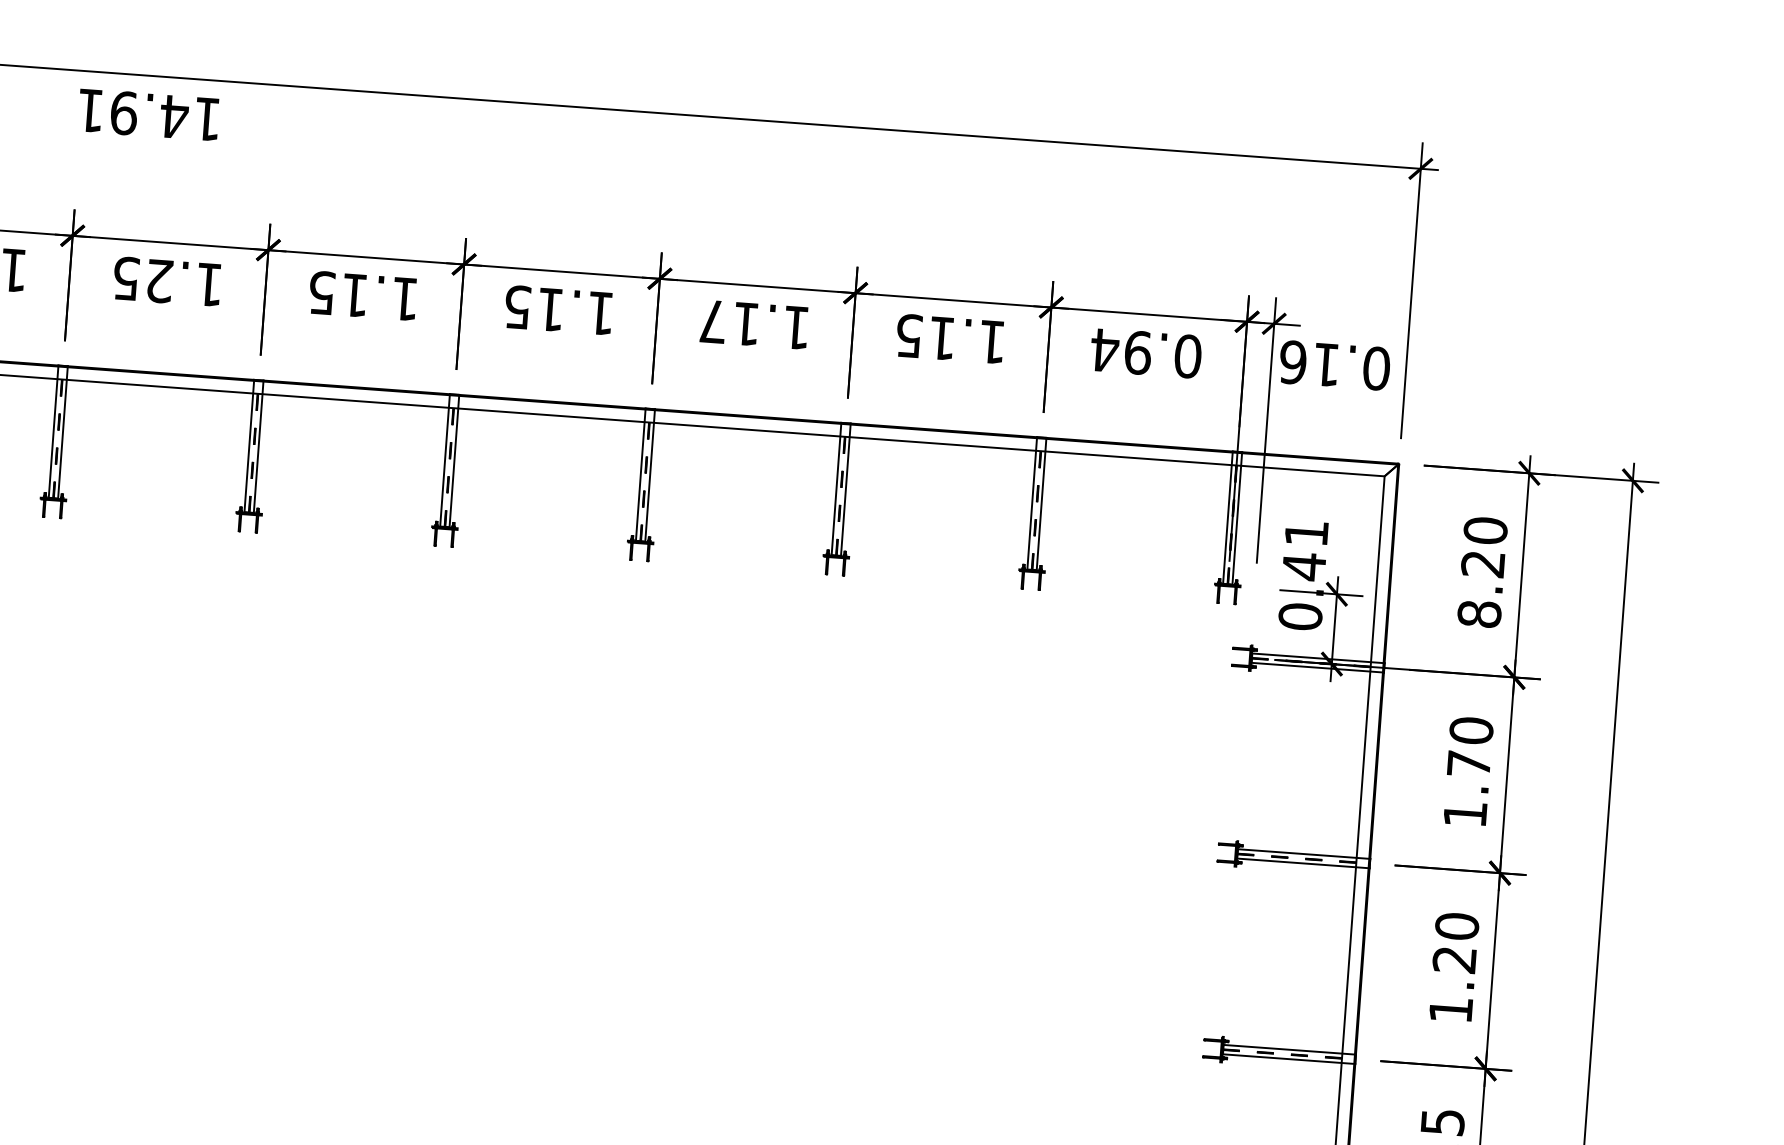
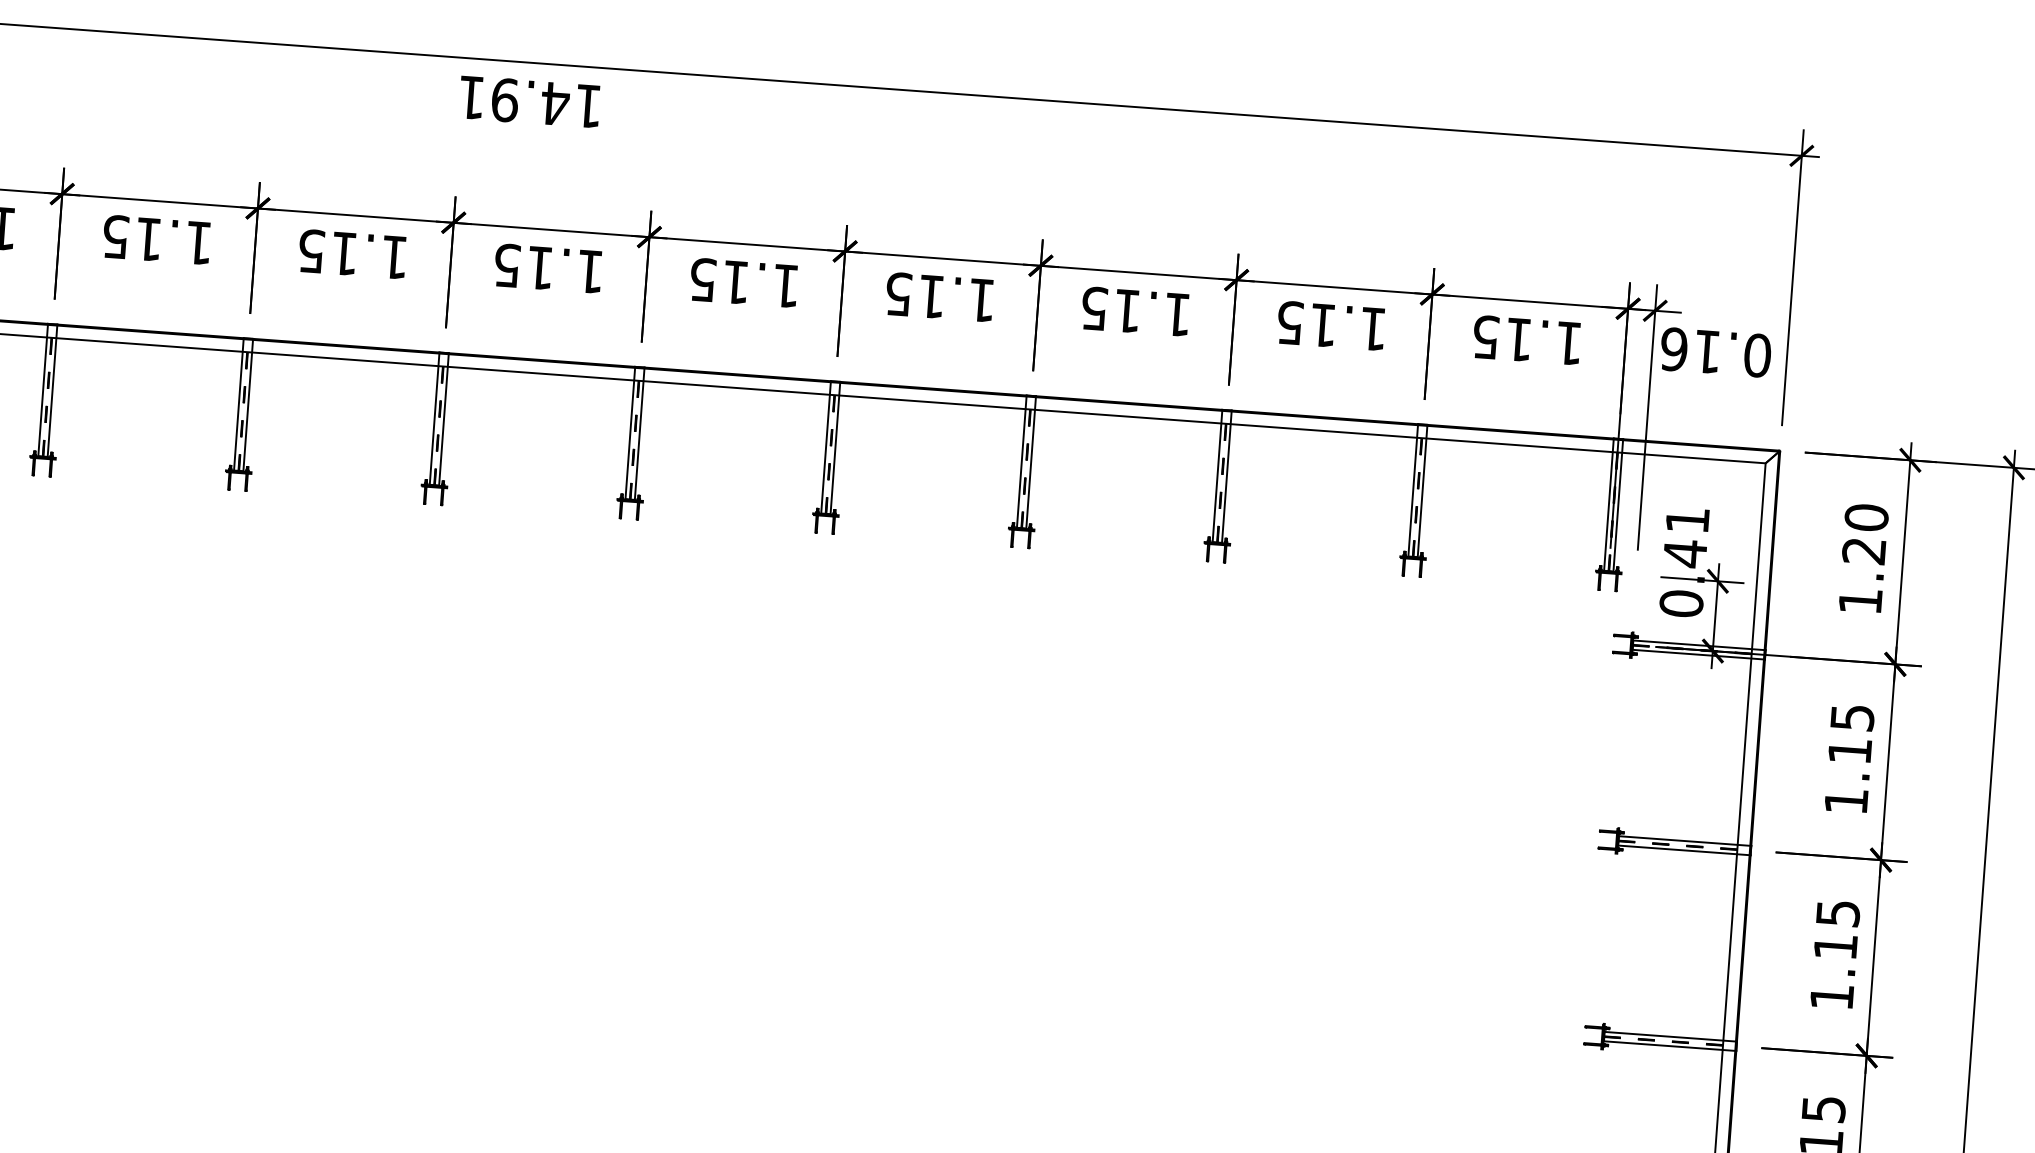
text: (160, 281) -> (541, 268), 1.25 -> 1.15
text: (713, 321) -> (1094, 308), 1.17 -> 1.15
text: (1146, 353) -> (1527, 340), 0.94 -> 1.15
text: (1479, 614) -> (1860, 601), 8.20 -> 1.20
text: (1470, 746) -> (1851, 733), 1.70 -> 1.15
text: (1455, 943) -> (1836, 930), 1.20 -> 1.15

